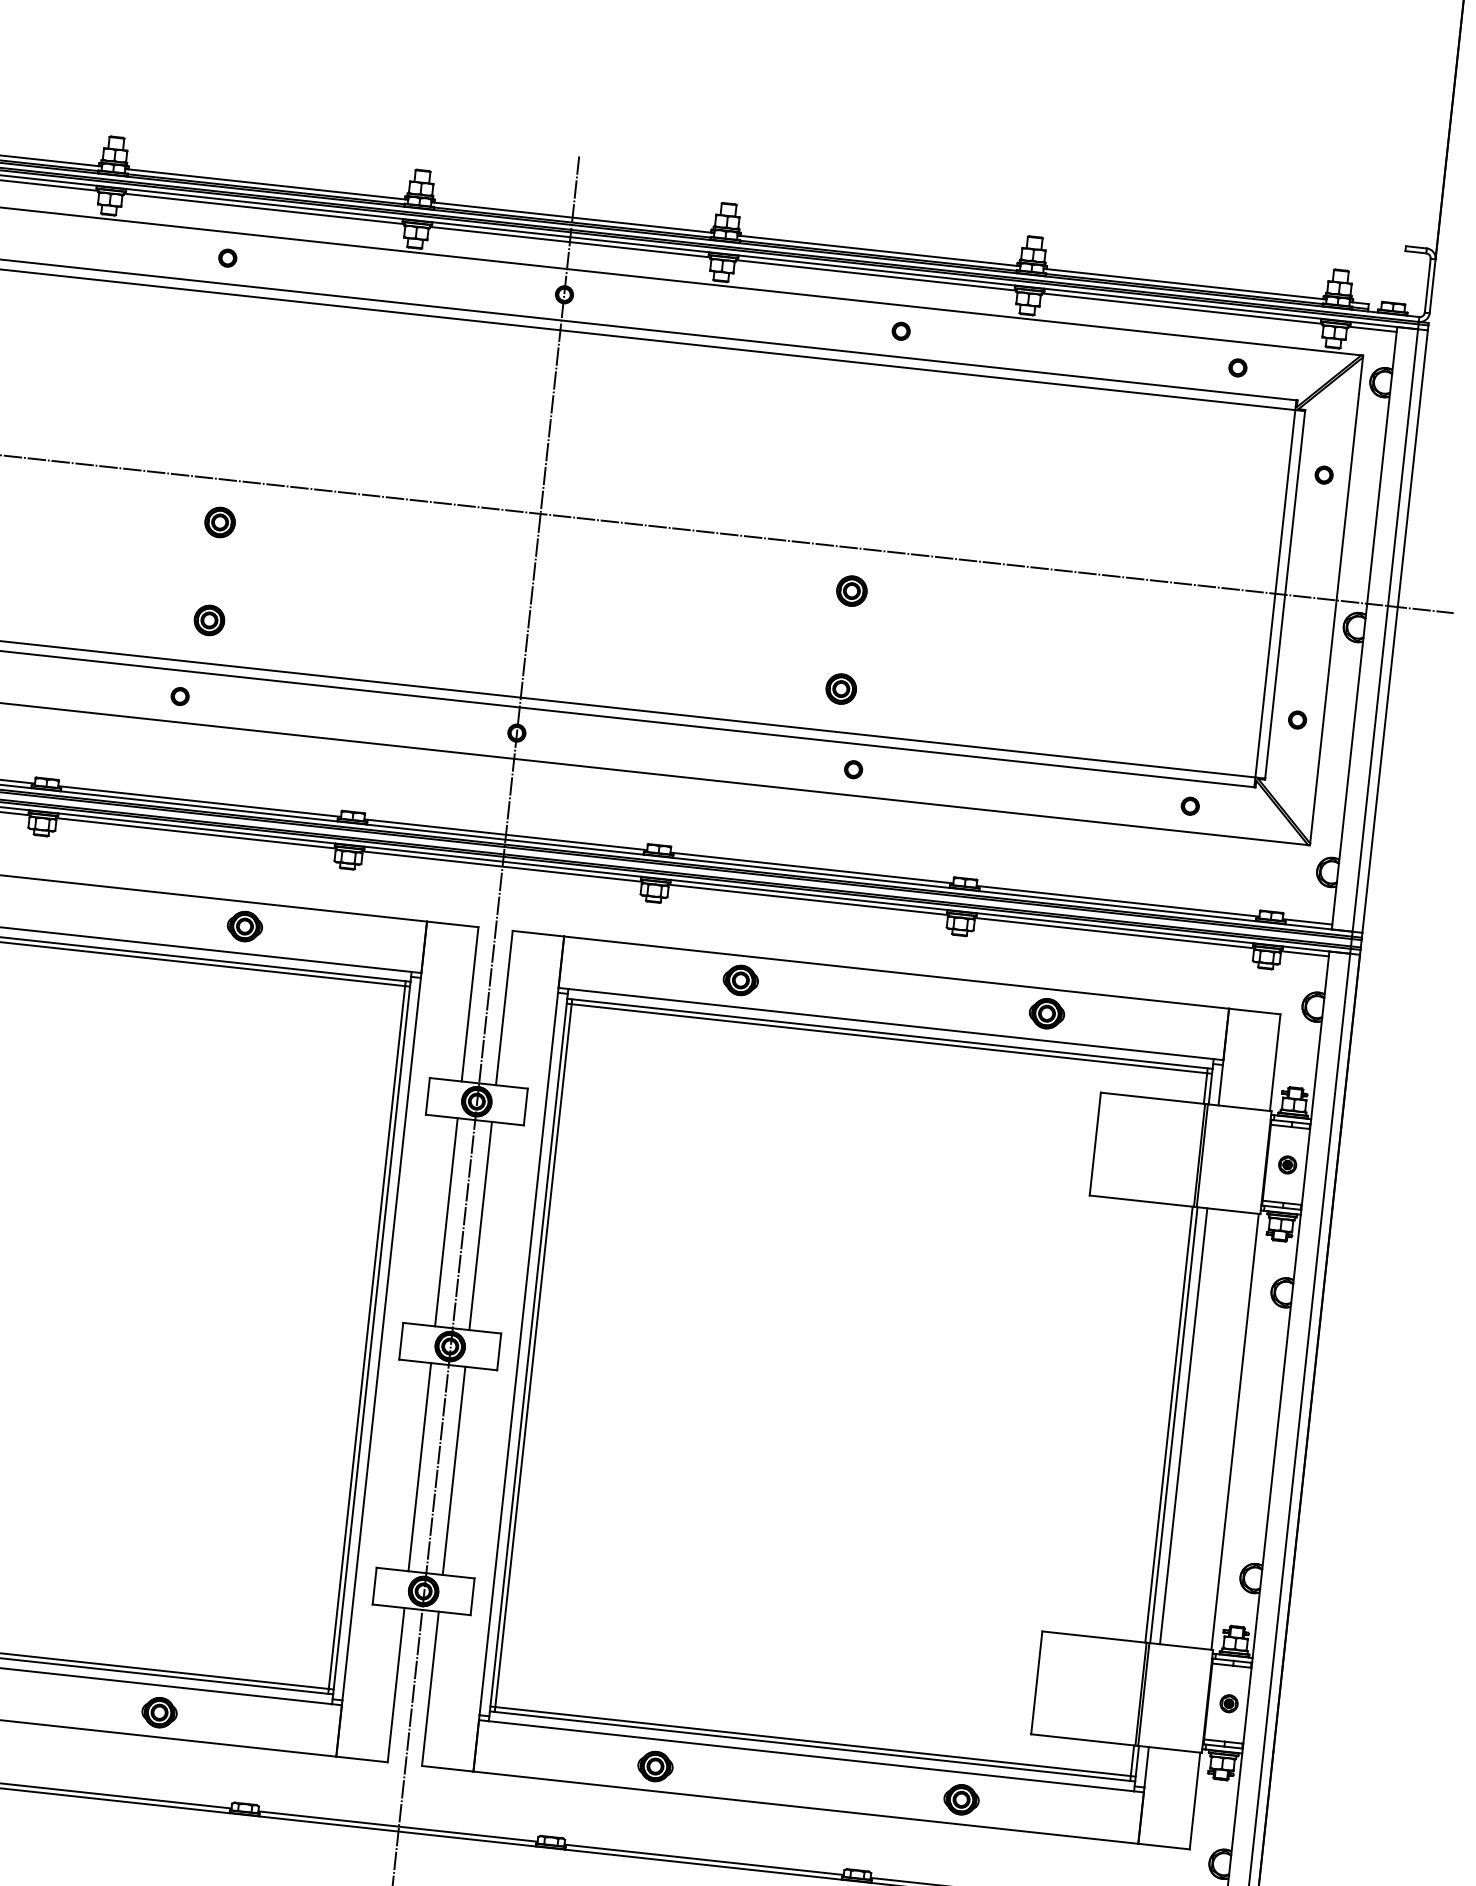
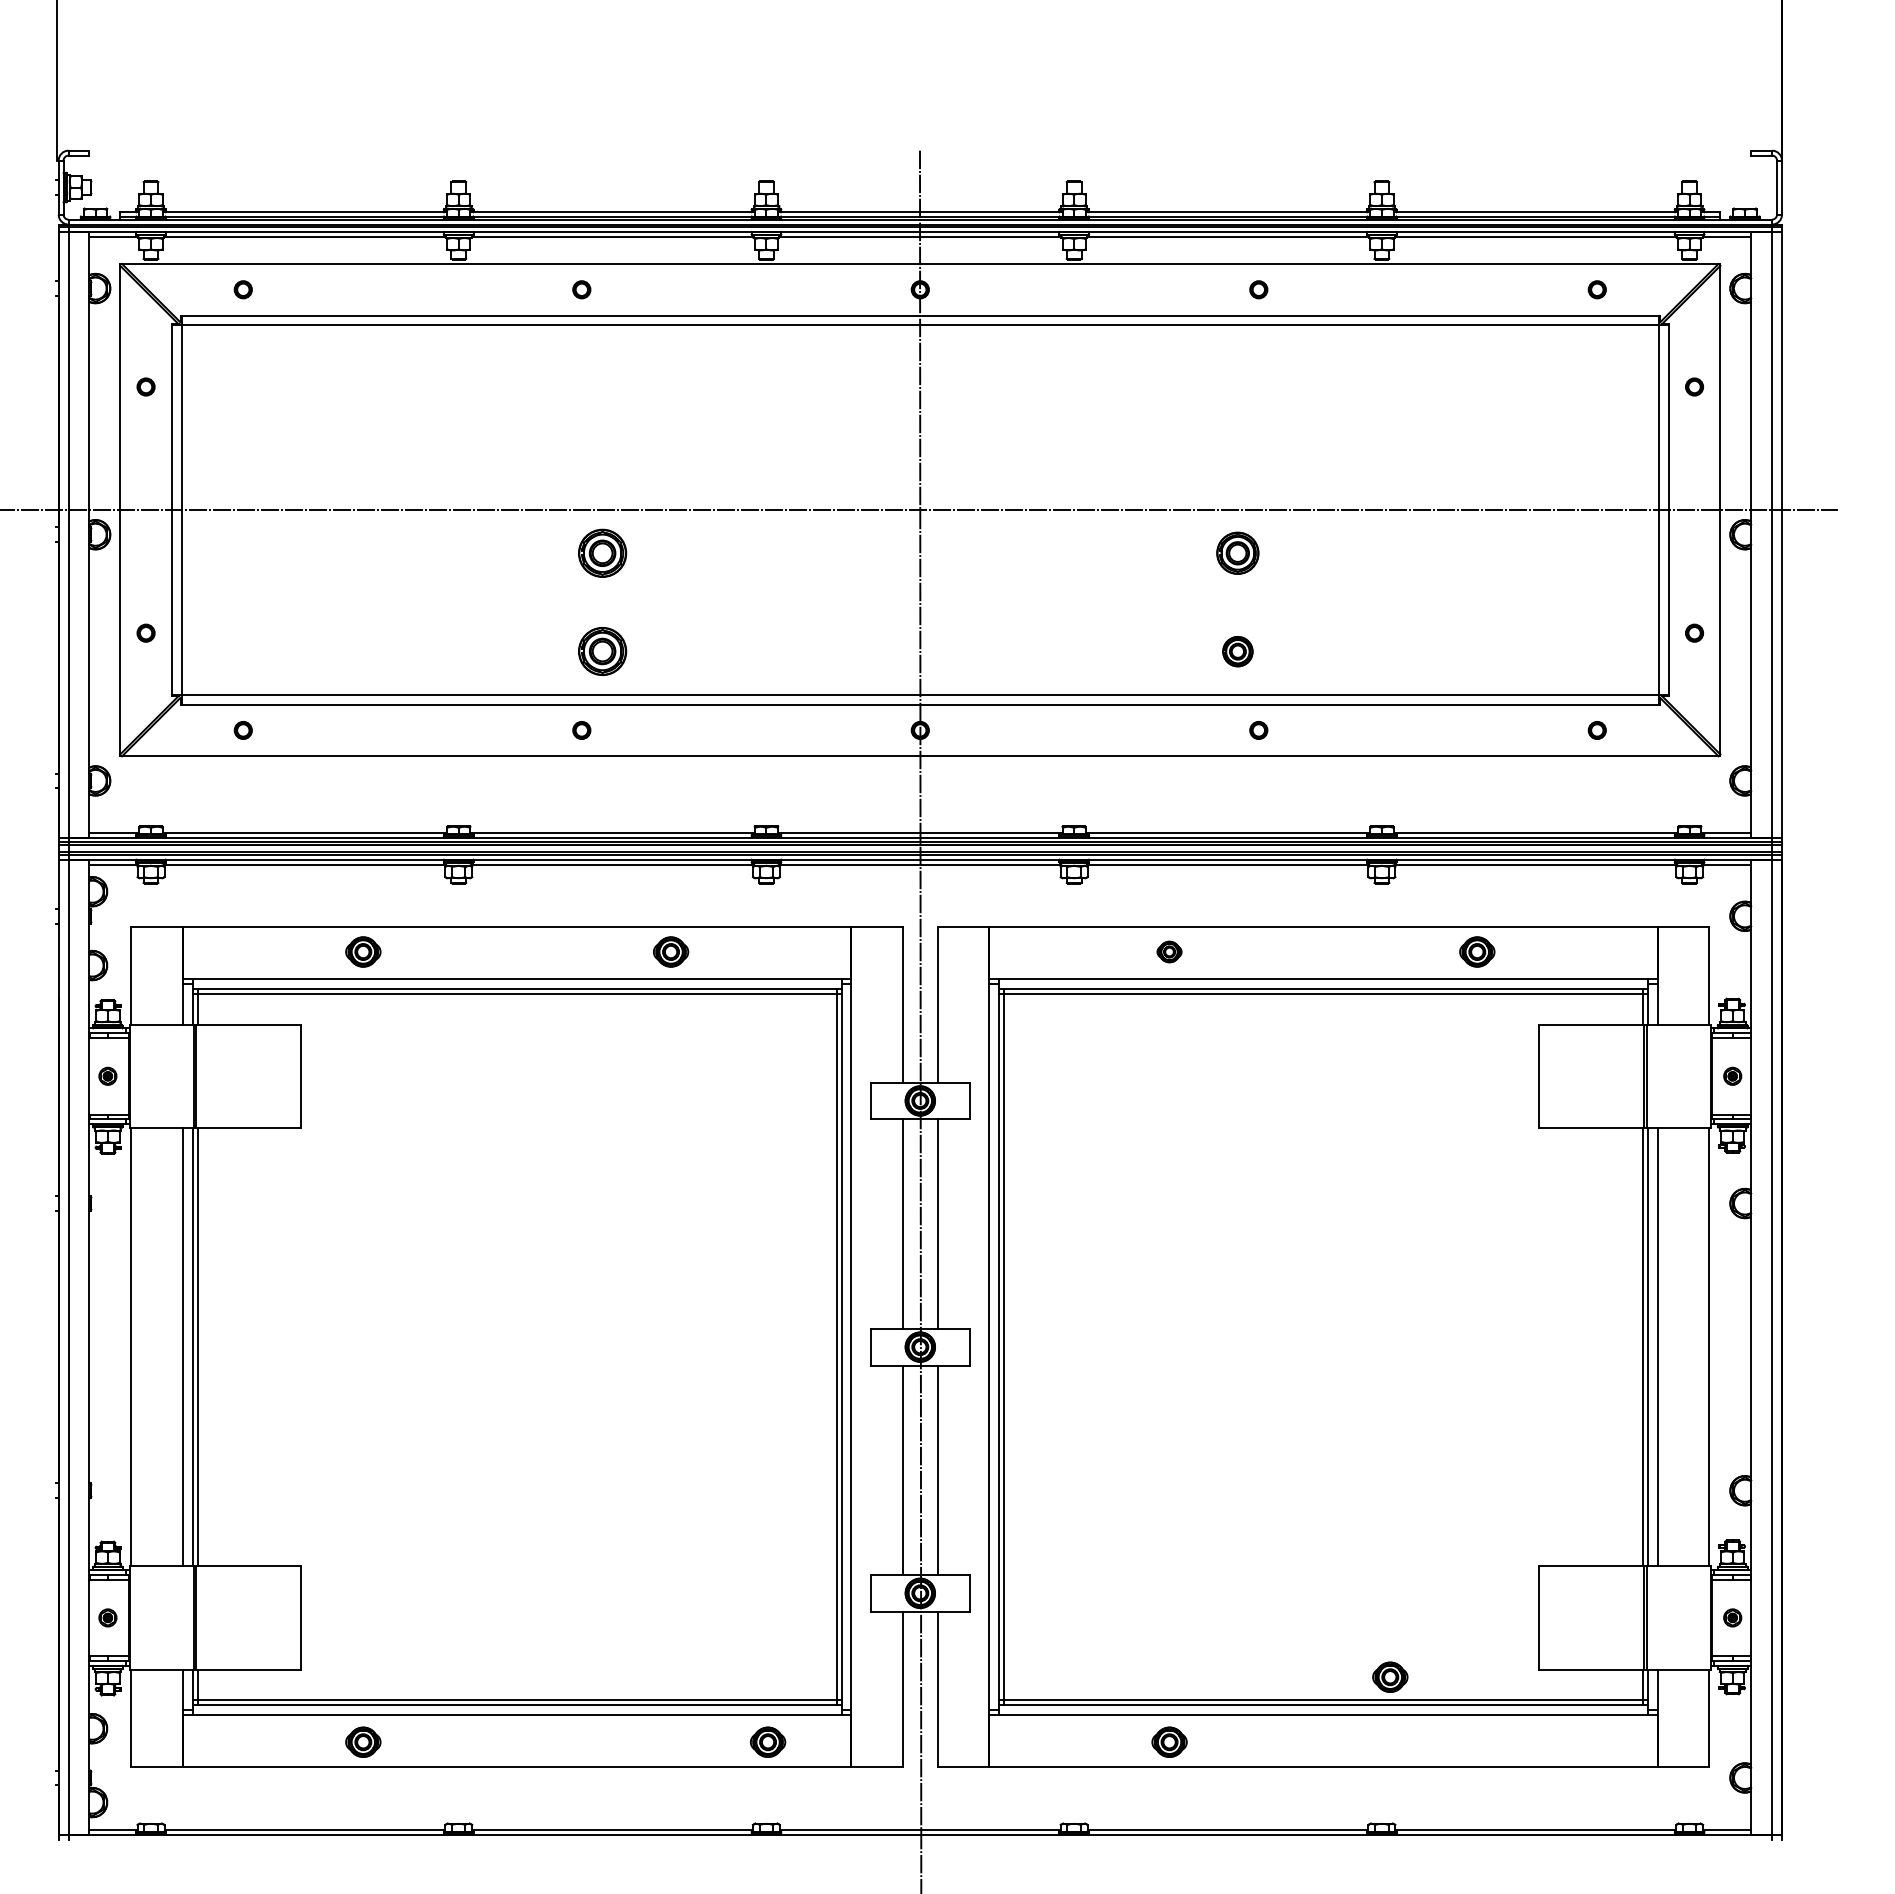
part: (219, 521) -> (602, 552), size x1.6
part: (851, 590) -> (1237, 552), size x1.4
part: (209, 620) -> (602, 651), size x1.6
part: (740, 979) -> (1169, 951), size x0.7
part: (160, 1711) -> (768, 1741), moved
part: (961, 1799) -> (1390, 1676), moved

